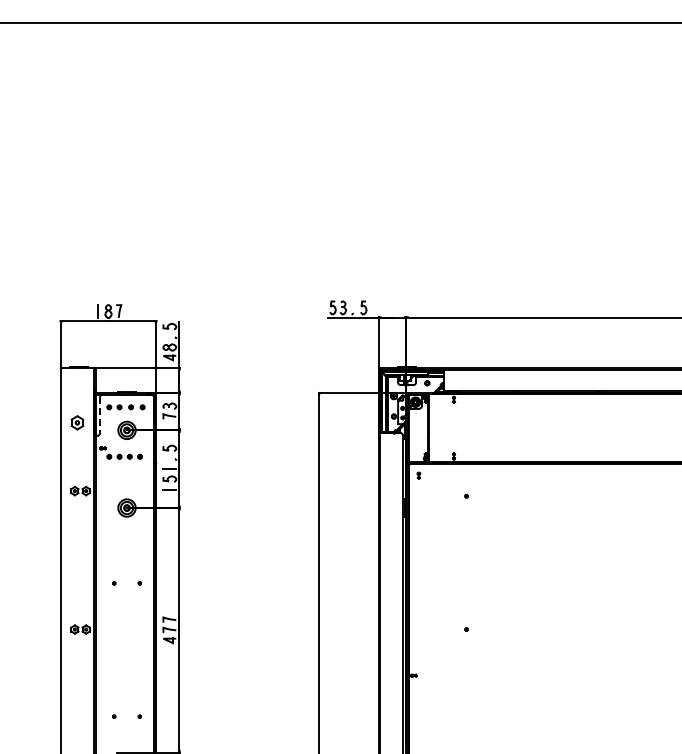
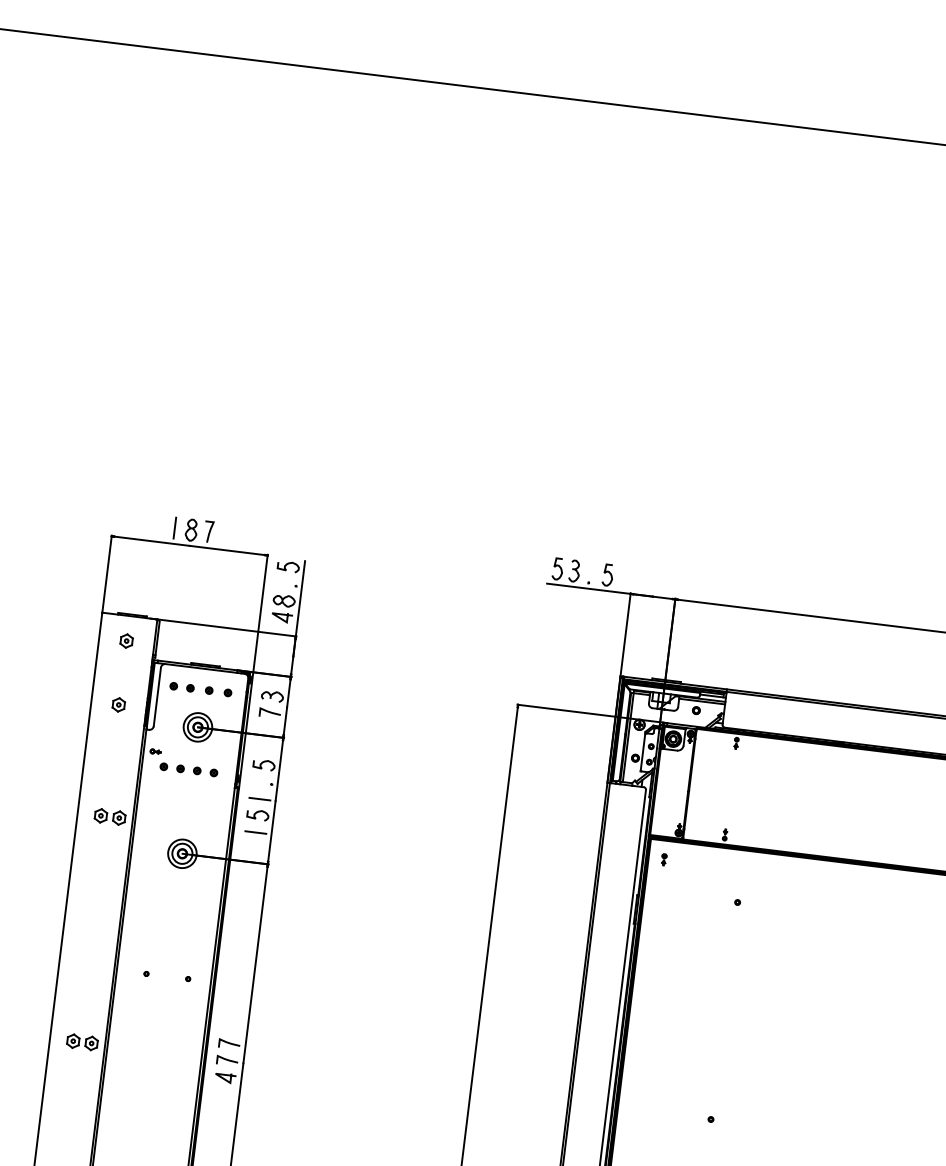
part: (77, 383) -> (126, 641), added
line: (100, 415) -> (157, 697), dashed -> solid
part: (77, 422) -> (118, 704), size x0.62

